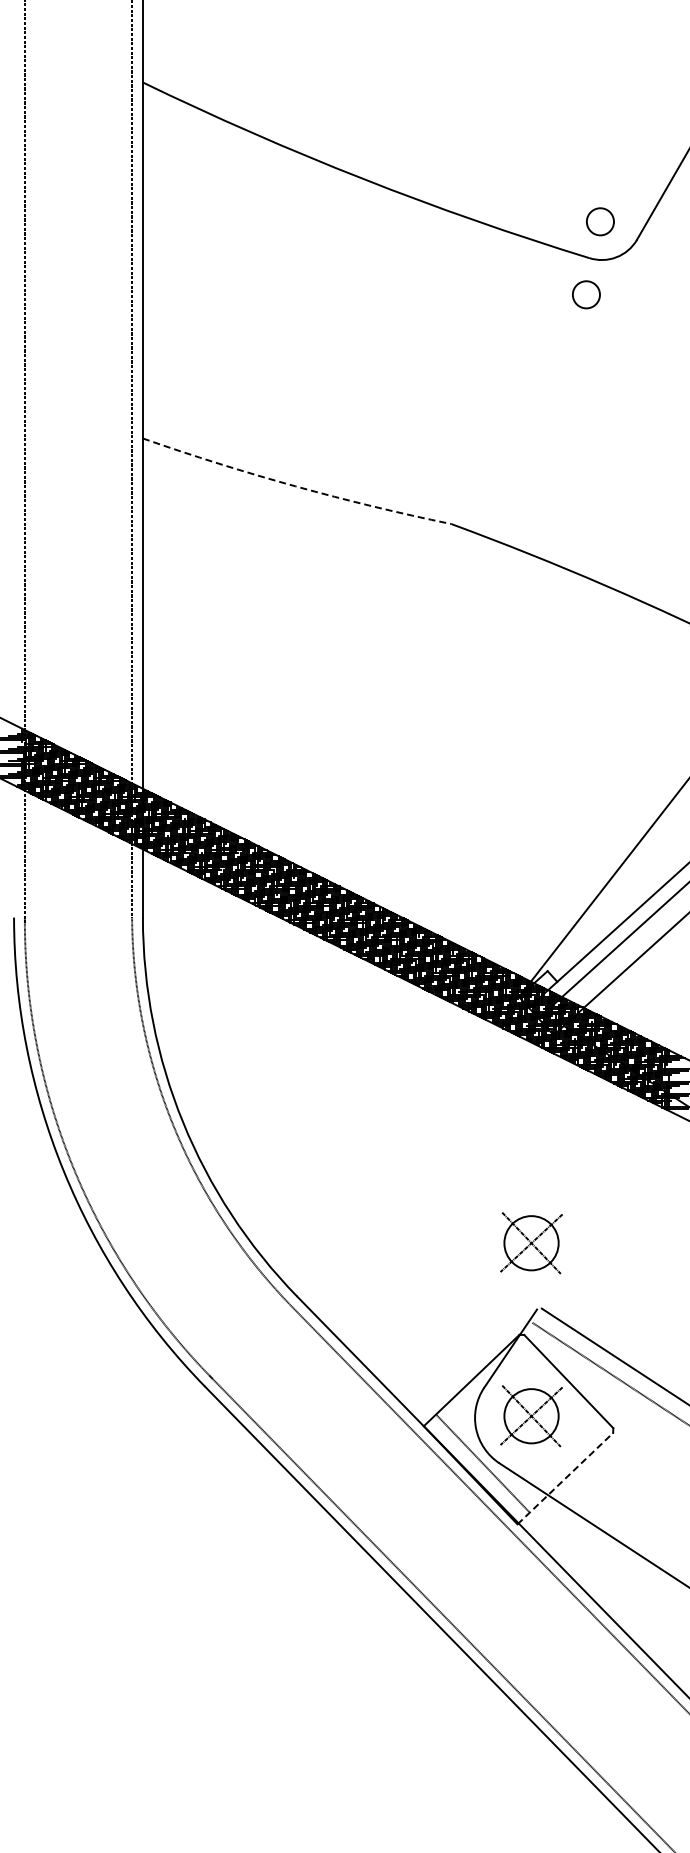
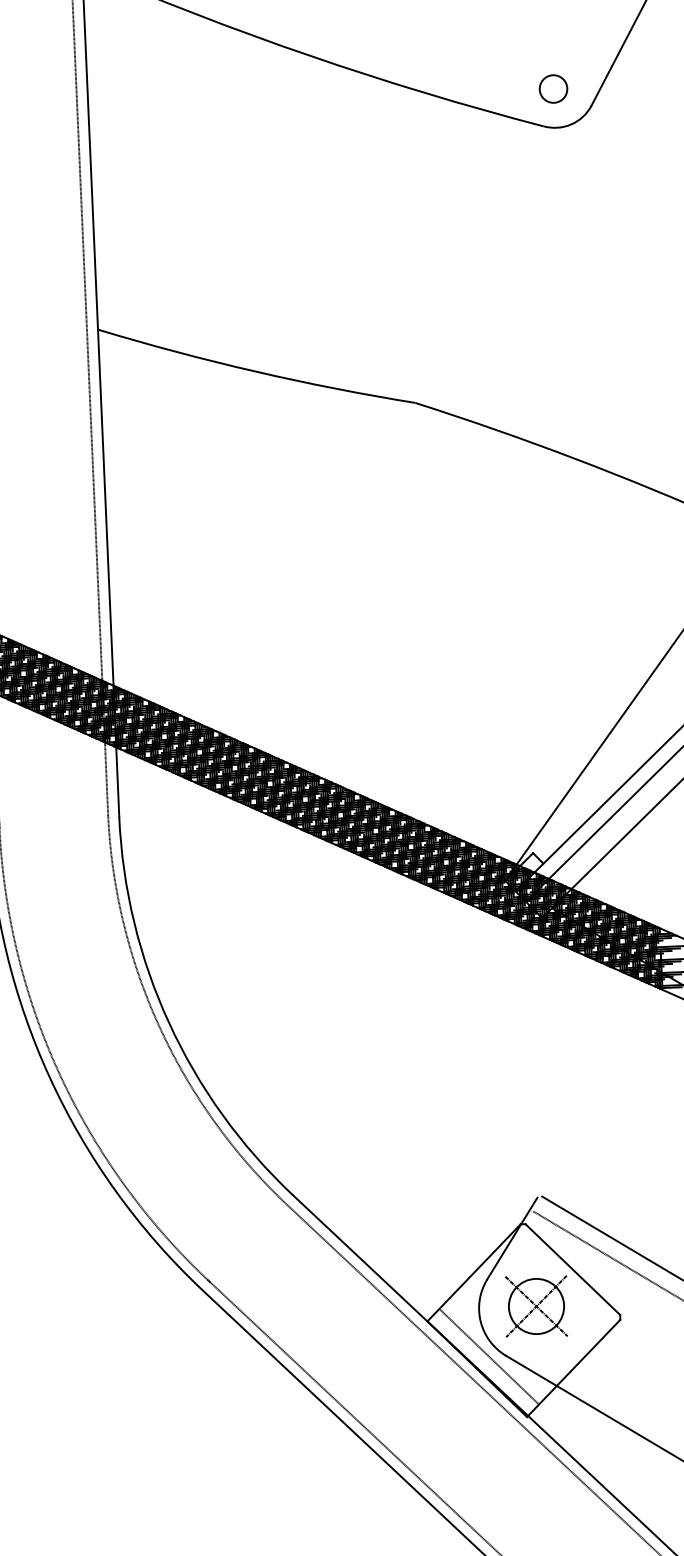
circle: (586, 294) -> (542, 163), removed
arc: (295, 486) -> (255, 371), dashed -> solid
part: (531, 1243) -> (528, 1130), removed
line: (565, 1478) -> (573, 1368), dashed -> solid

